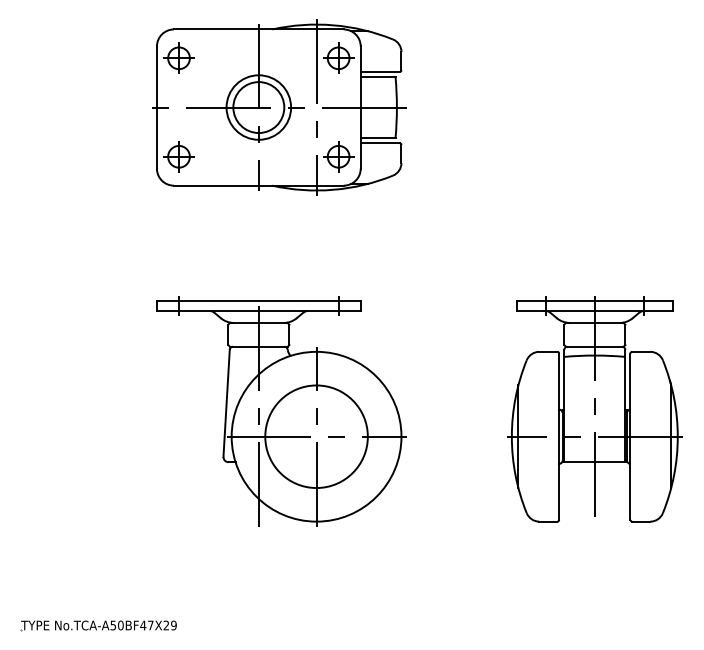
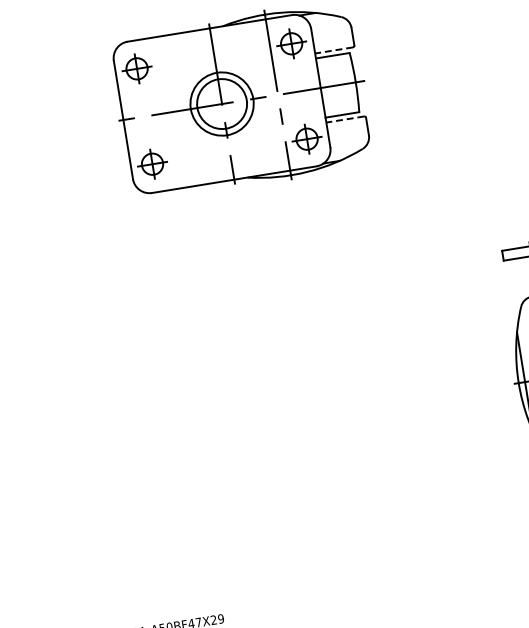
line: (380, 71) -> (334, 50), solid -> dashed
line: (380, 143) -> (345, 119), solid -> dashed
part: (281, 411) -> (291, 394), removed

